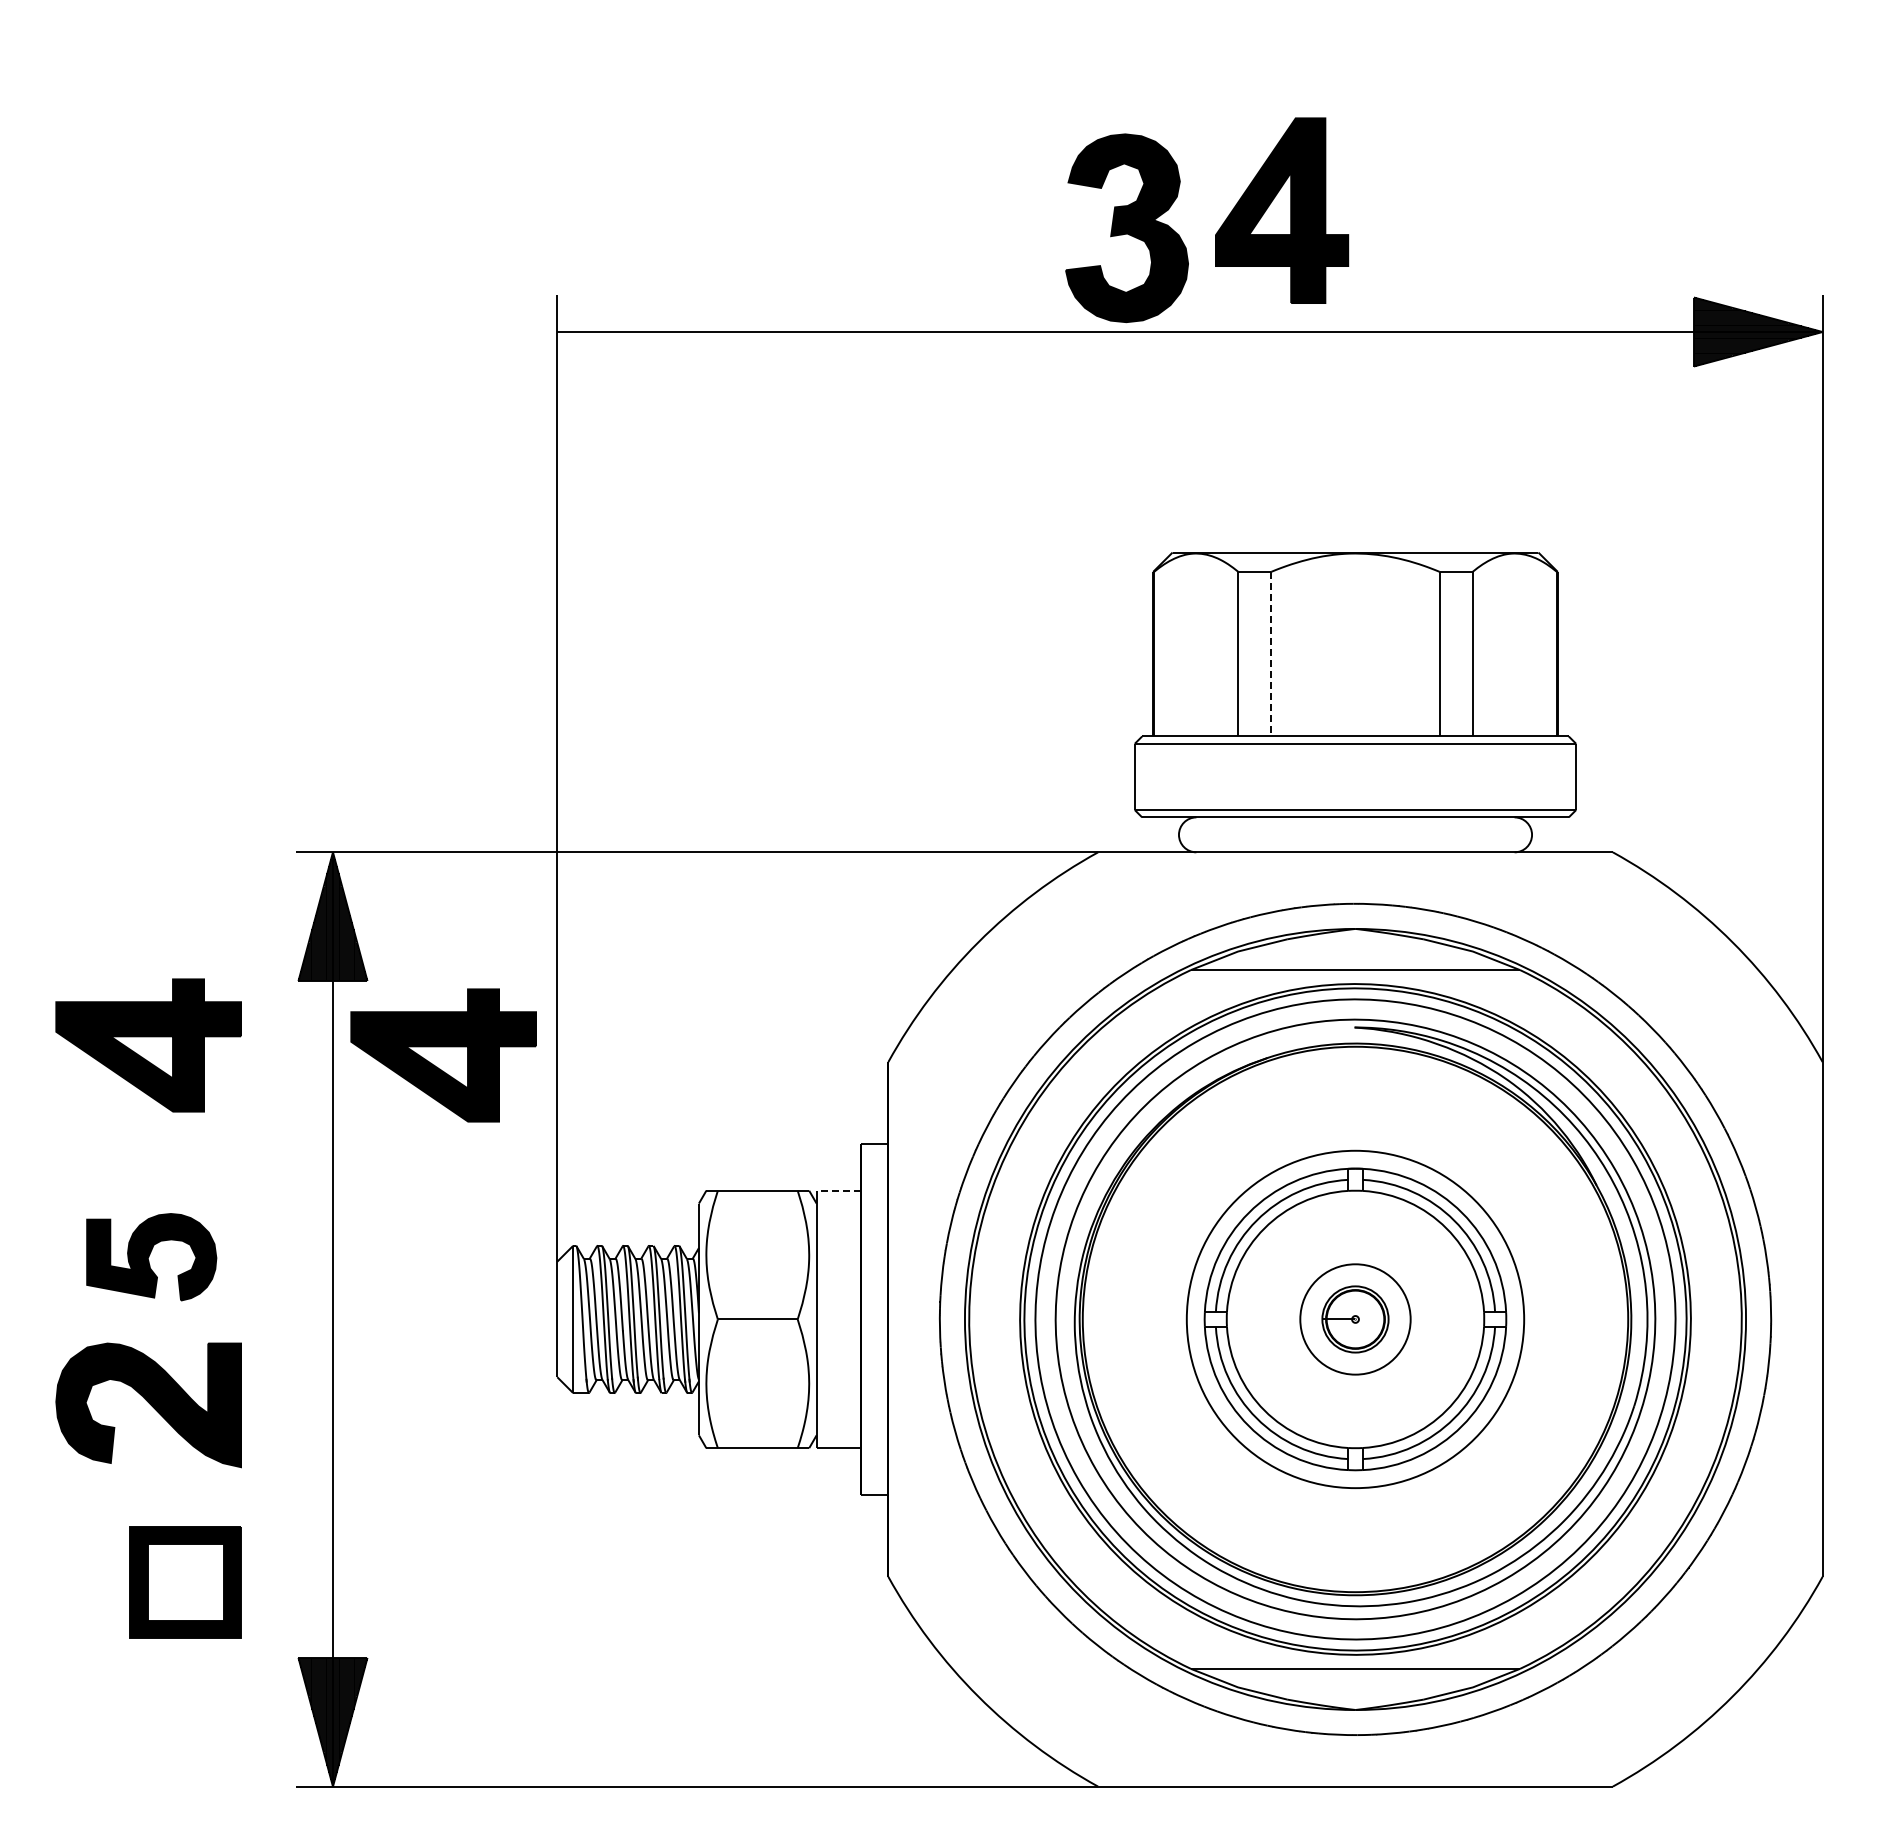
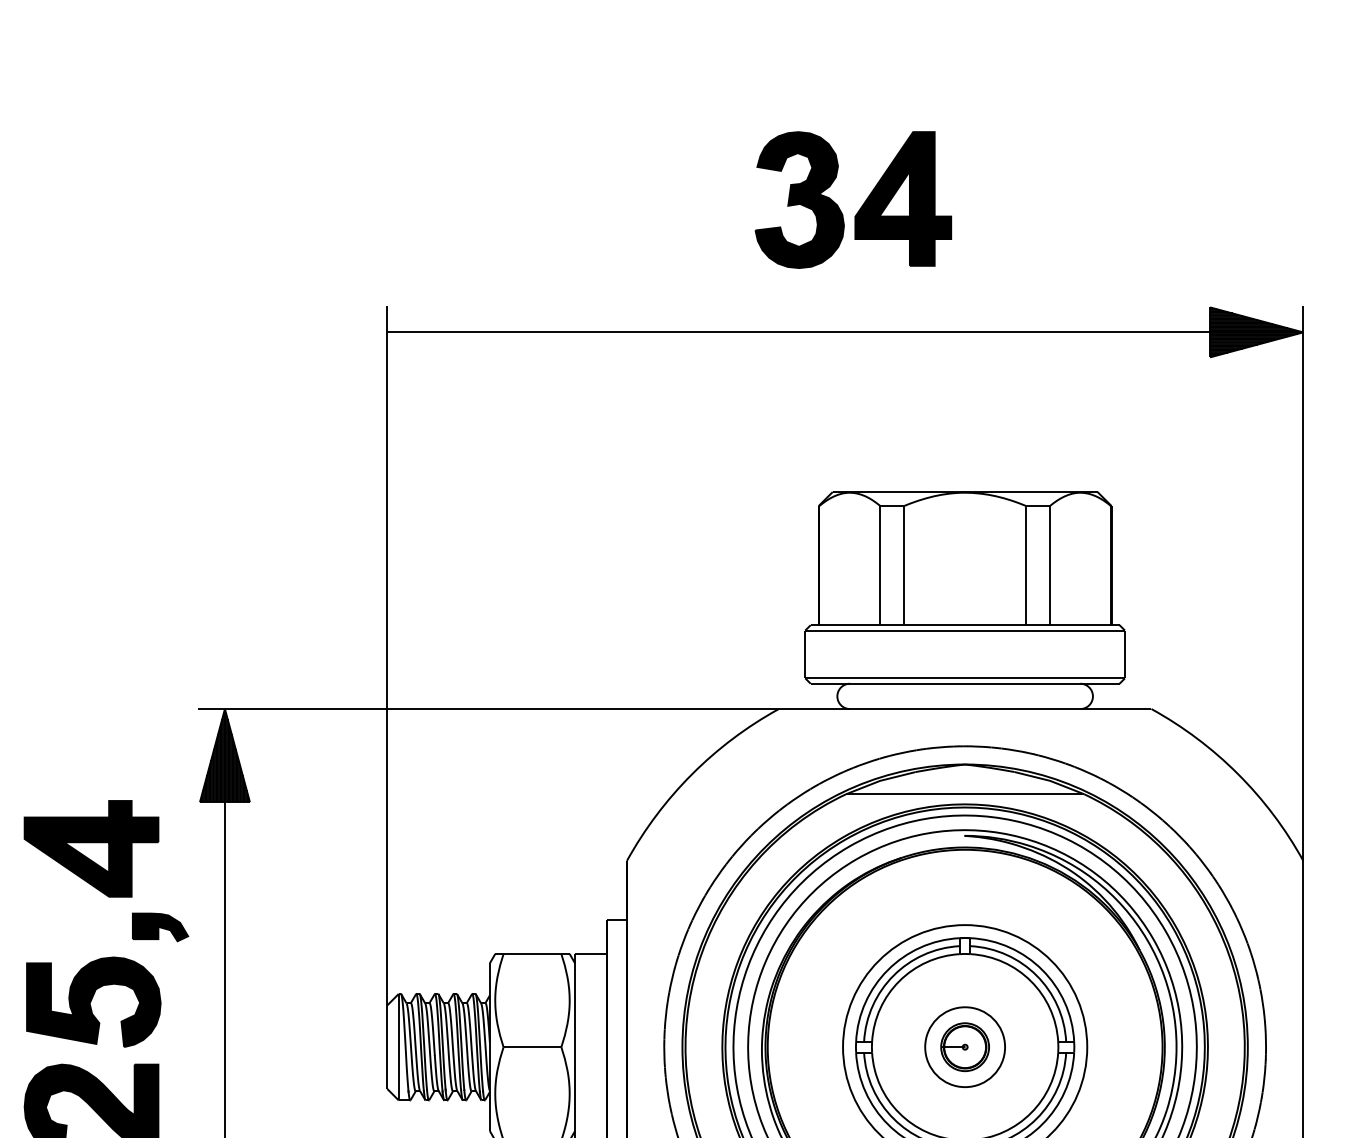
part: (1282, 210) -> (903, 198), moved
part: (1126, 228) -> (799, 200), moved
line: (1271, 654) -> (904, 565), dashed -> solid
part: (443, 1055) -> (304, 856), removed
part: (243, 1154) -> (160, 927), added
line: (838, 1190) -> (590, 953), dashed -> solid
part: (151, 1256) -> (93, 1001), size x1.43

